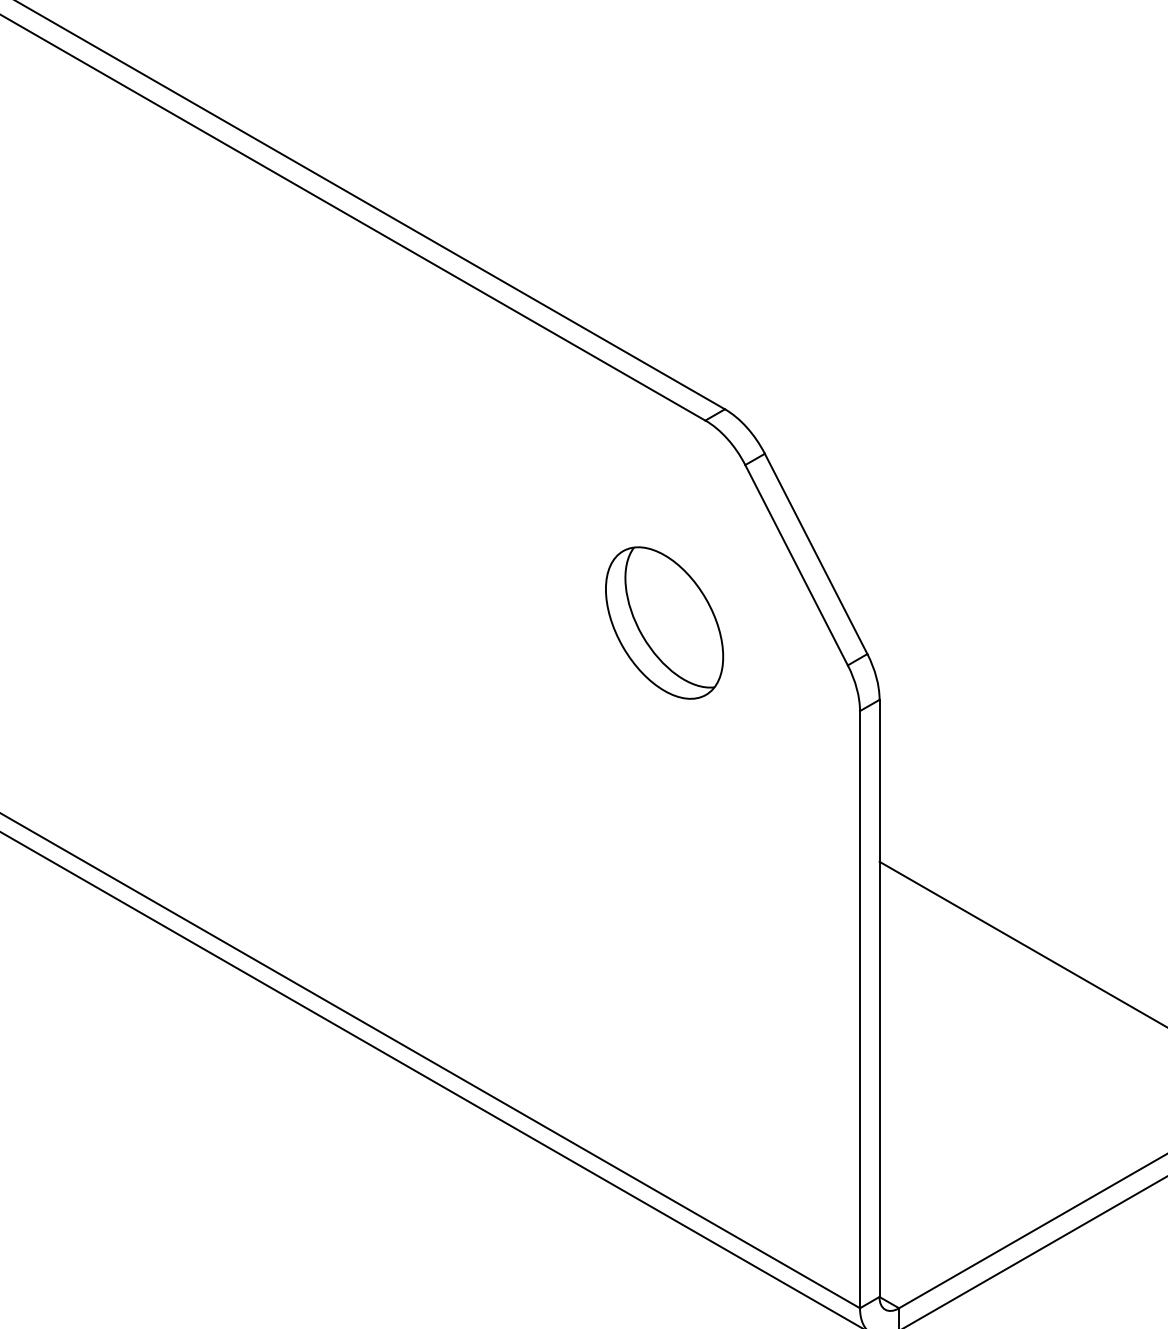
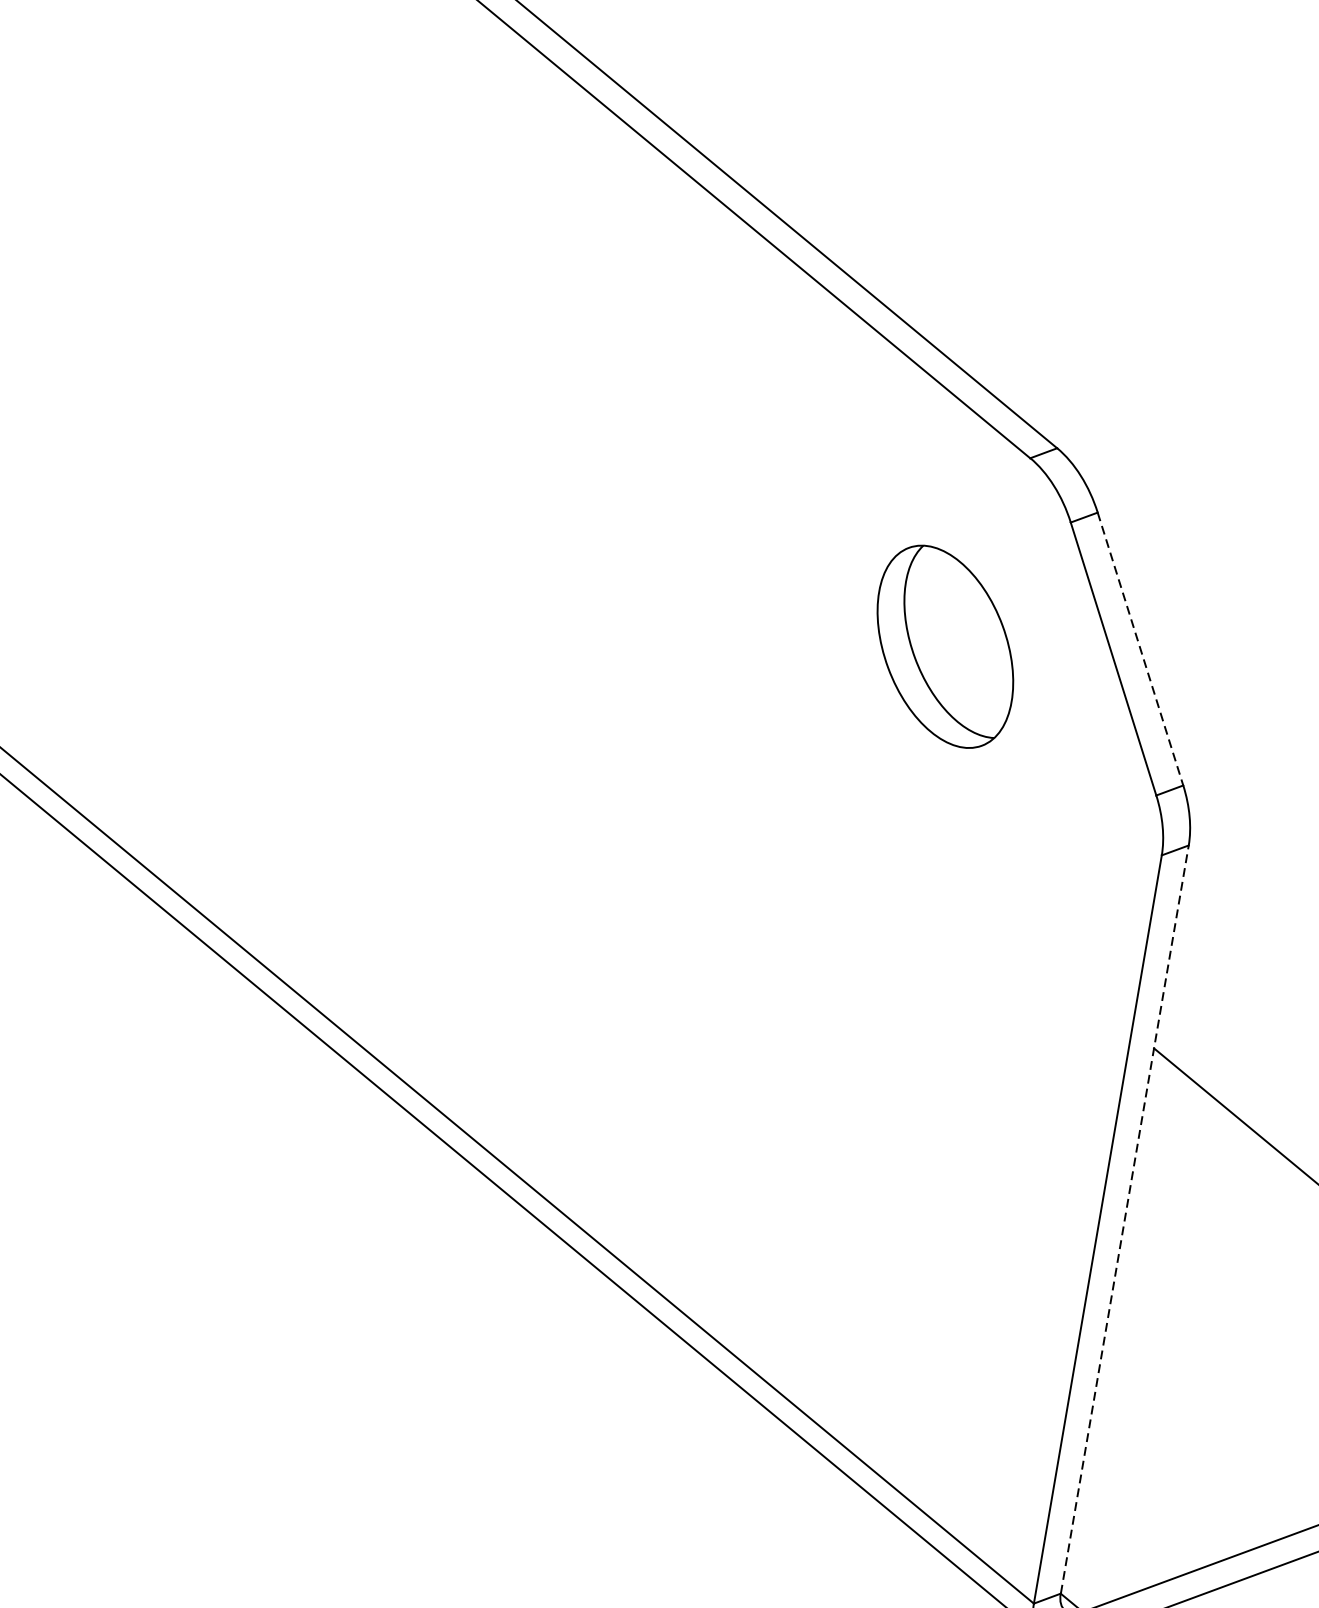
line: (816, 554) -> (1140, 649), solid -> dashed
part: (664, 622) -> (945, 646), moved
line: (879, 998) -> (1124, 1219), solid -> dashed

